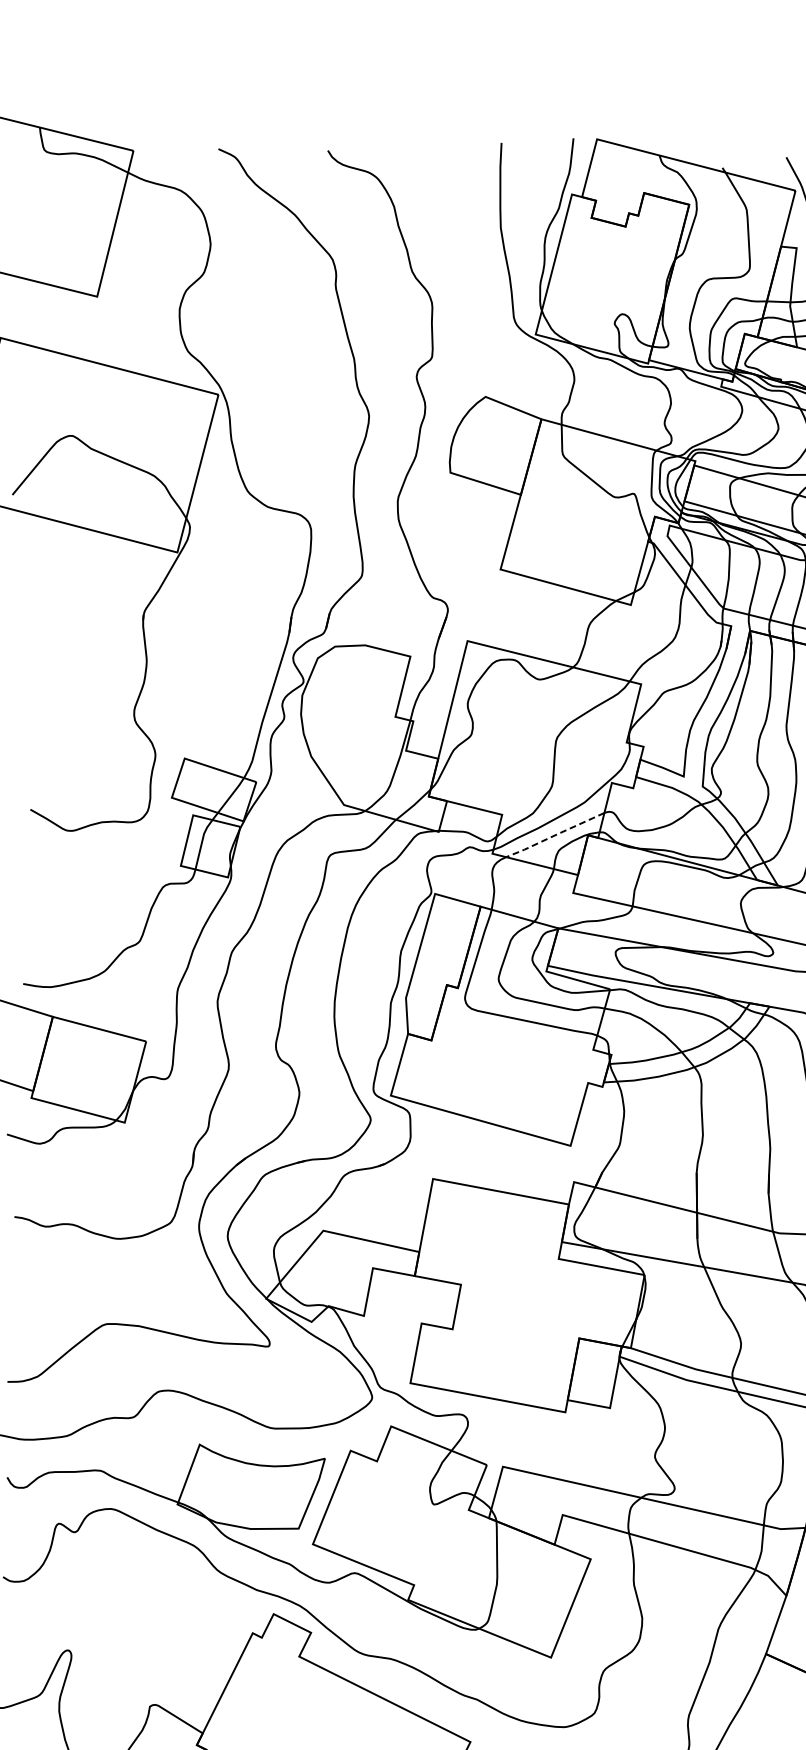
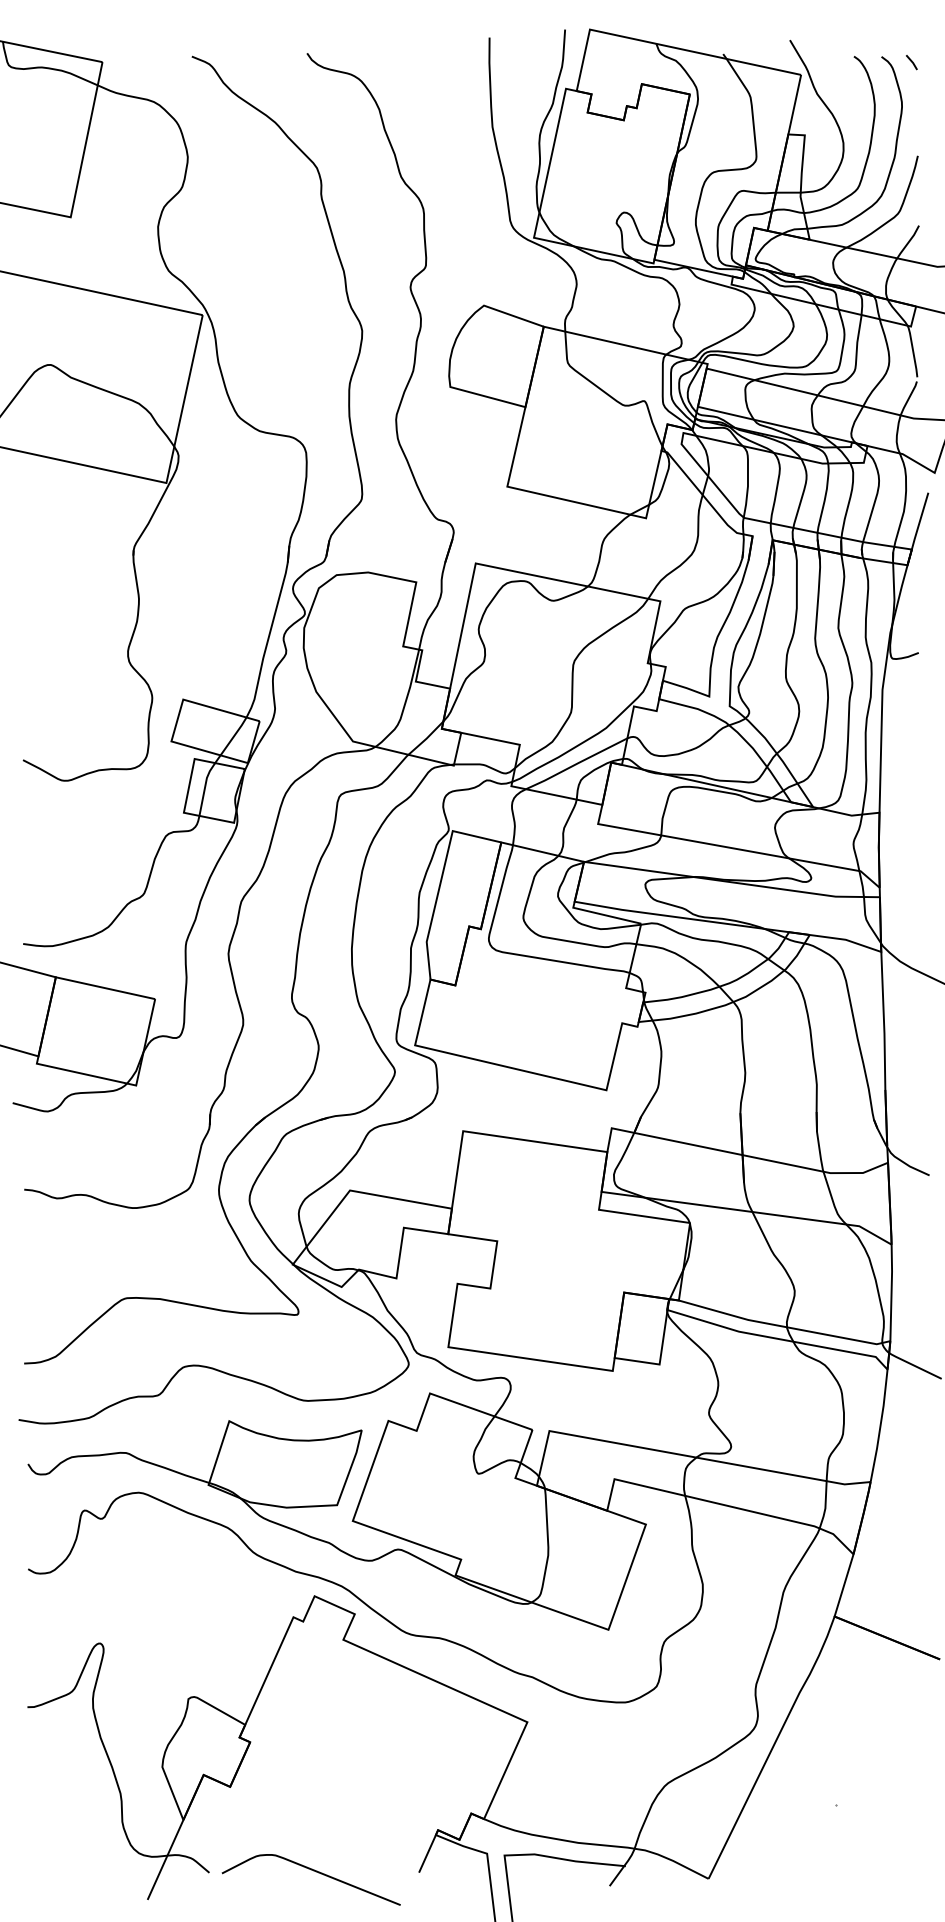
line: (555, 835) -> (576, 764), dashed -> solid

